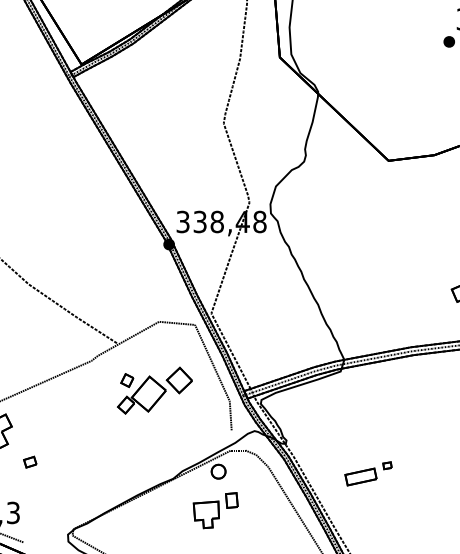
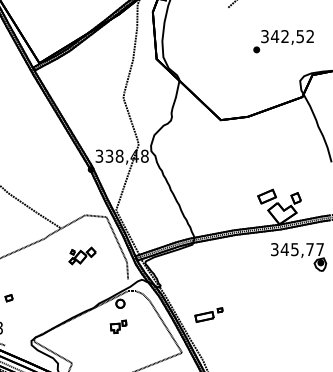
part: (154, 389) -> (82, 255), size x0.6
part: (367, 472) -> (208, 314), moved
part: (215, 510) -> (118, 326), size x0.6

